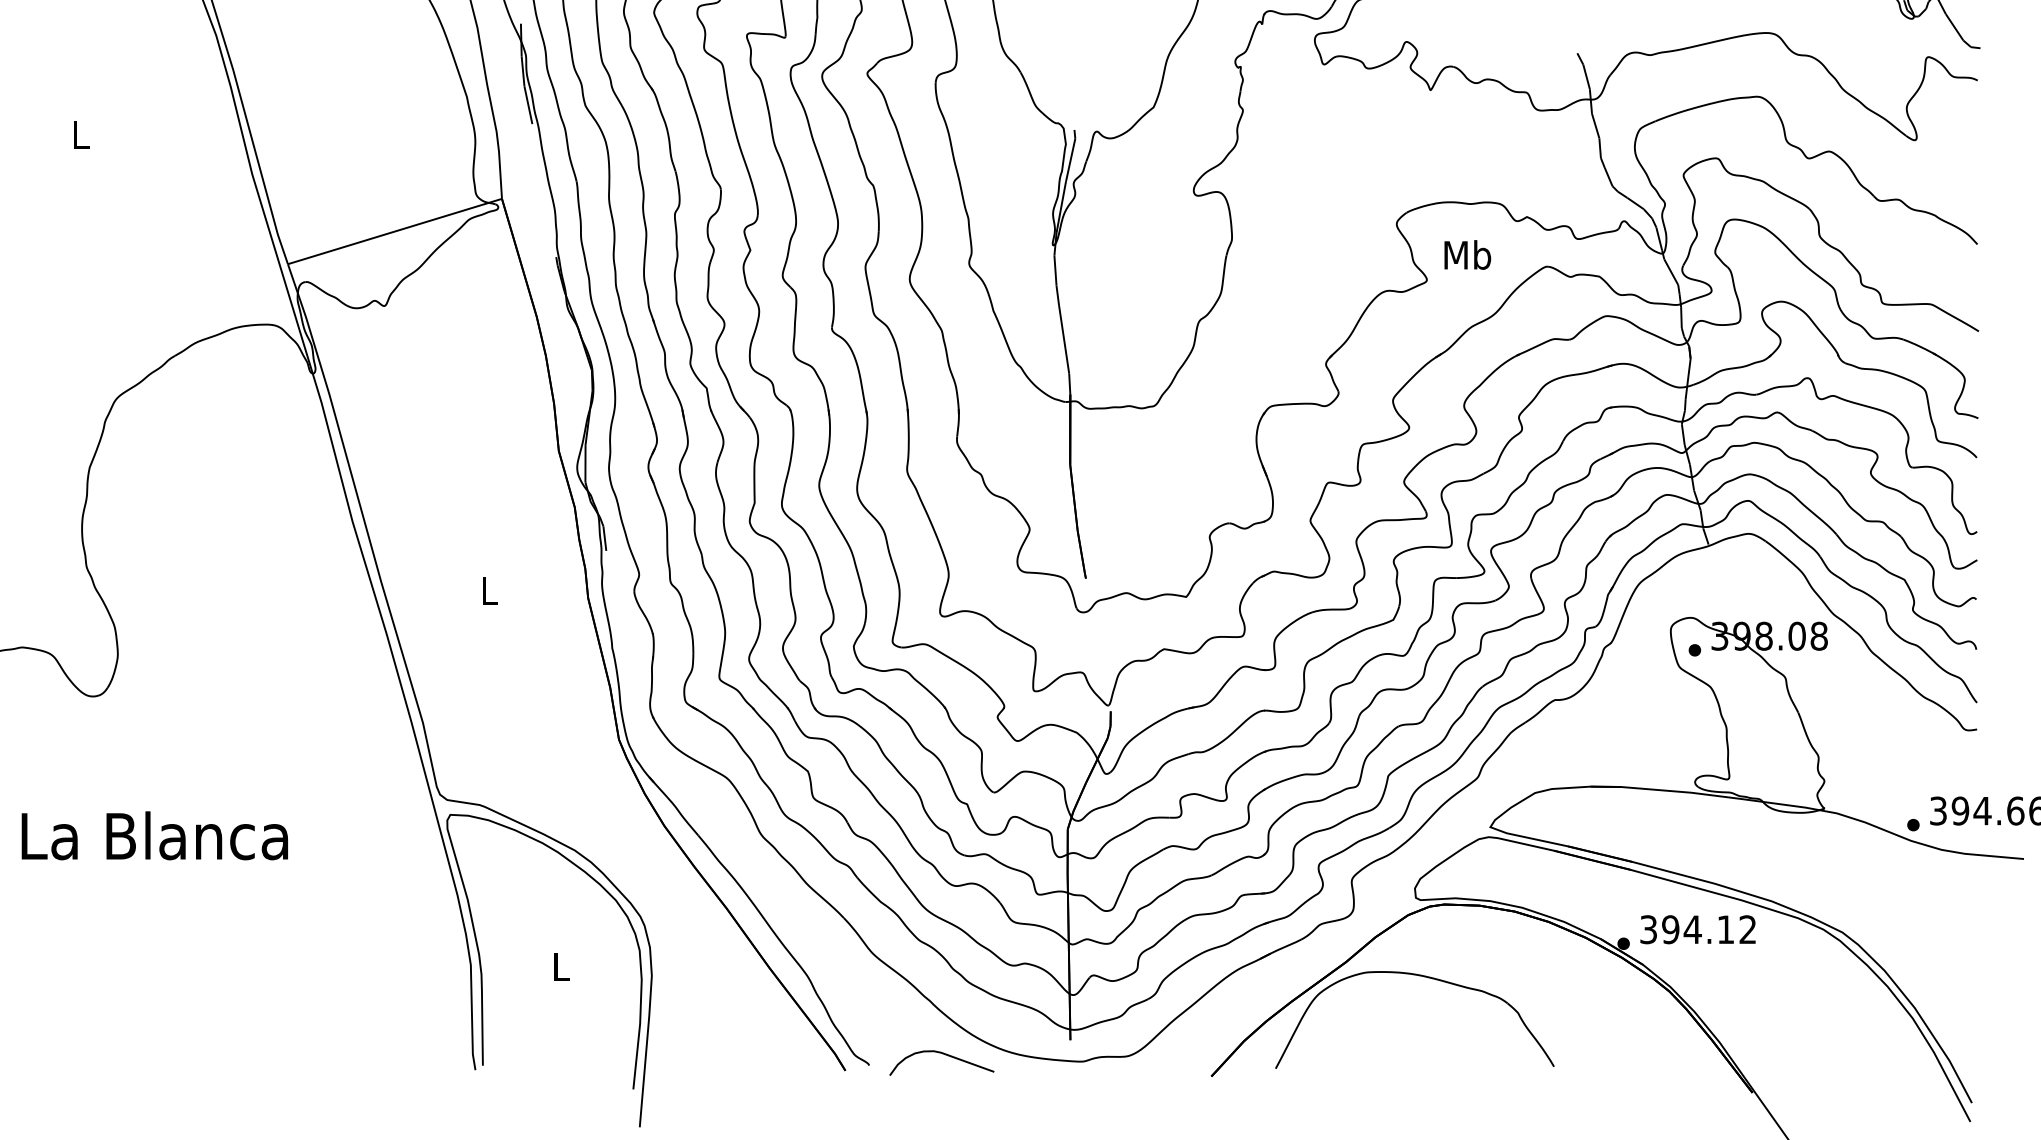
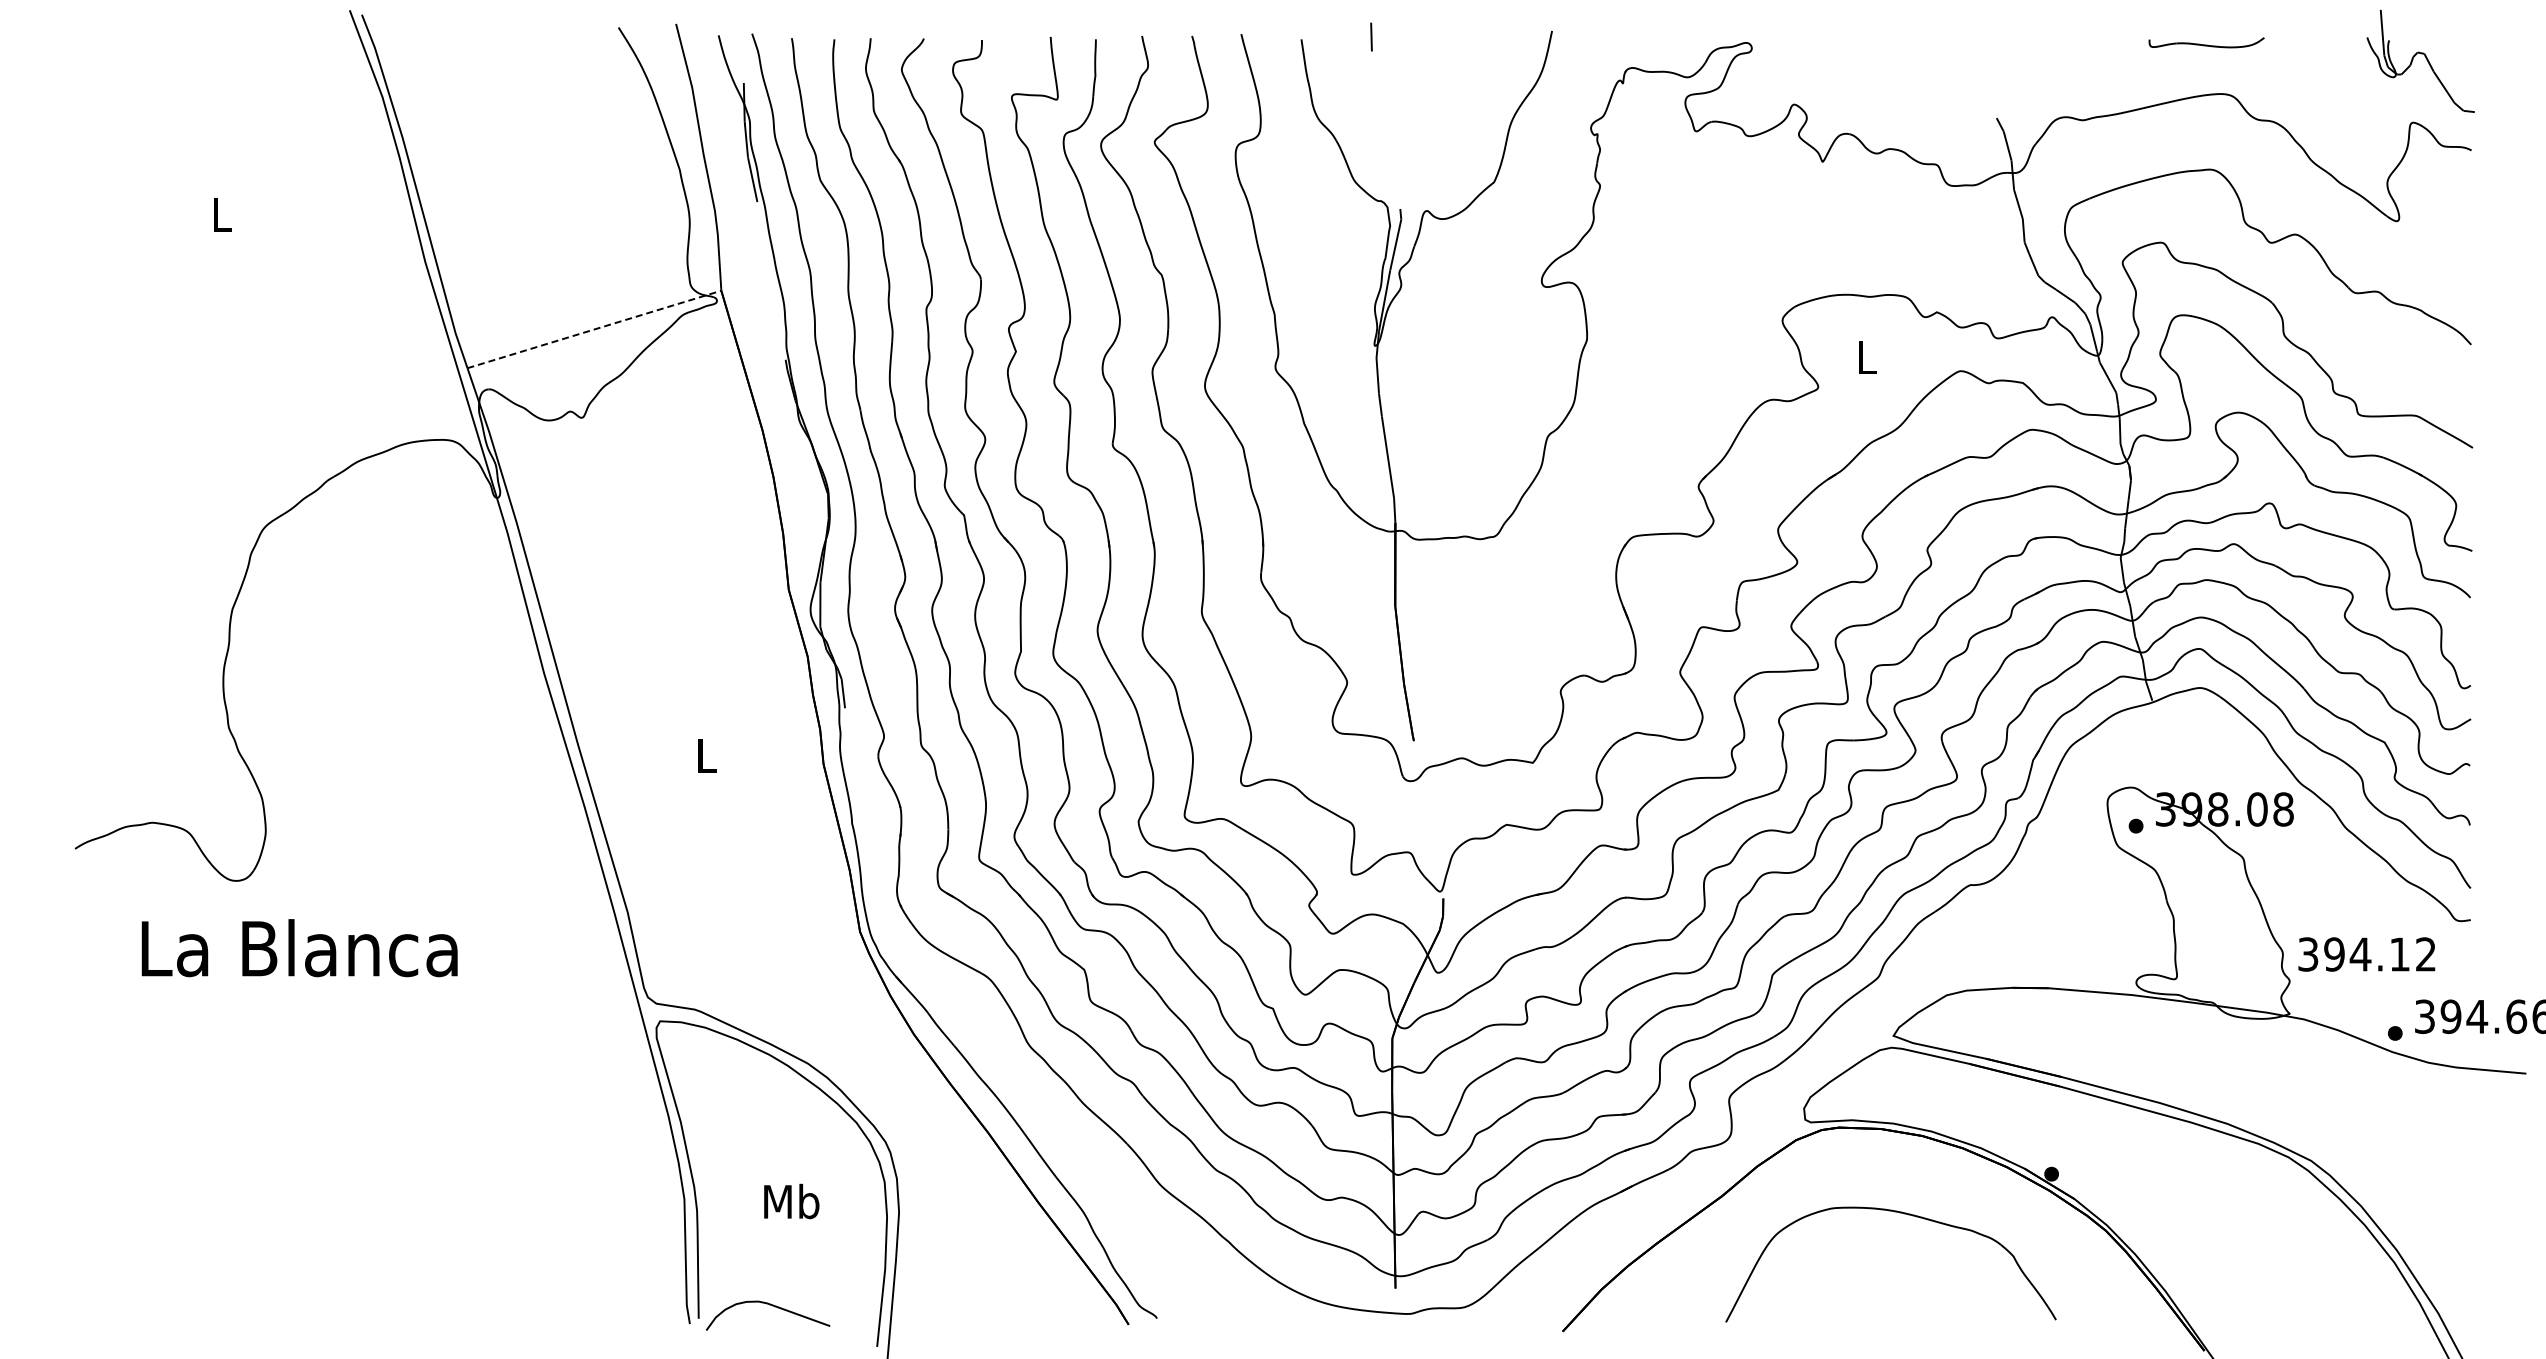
line: (395, 231) -> (594, 329), solid -> dashed
text: (1467, 254) -> (1866, 356), Mb -> L
text: (154, 836) -> (299, 948), moved
text: (1697, 929) -> (2366, 954), moved
text: (561, 966) -> (791, 1201), L -> Mb
part: (1422, 976) -> (1899, 1213), moved
curve: (943, 1054) -> (769, 1305), moved

